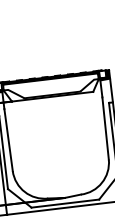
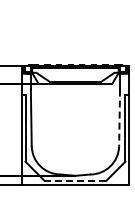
line: (105, 129) -> (119, 118), solid -> dashed
line: (65, 203) -> (75, 180), solid -> dashed

